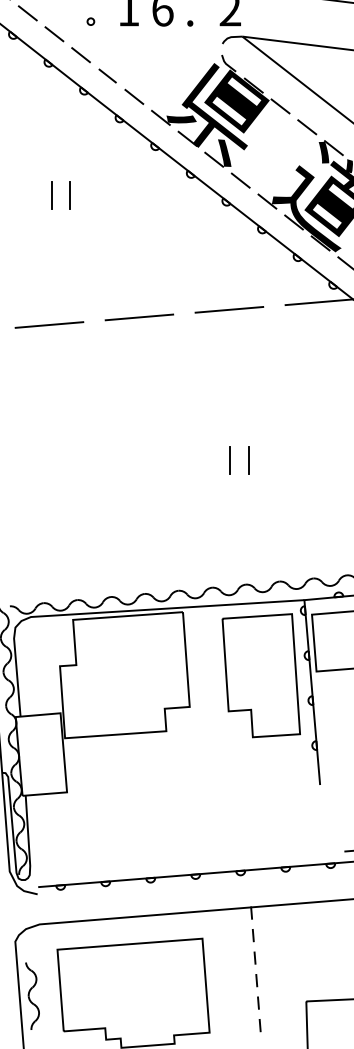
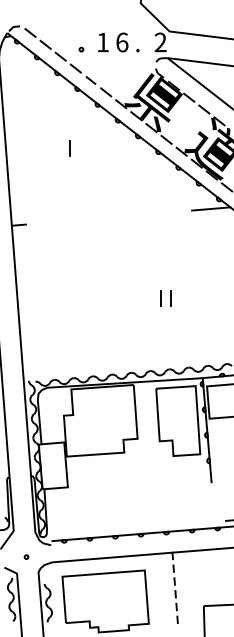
line: (50, 195) -> (58, 148), removed
line: (228, 308) -> (159, 212), removed
line: (138, 317) -> (108, 217), removed
line: (48, 324) -> (57, 221), removed

